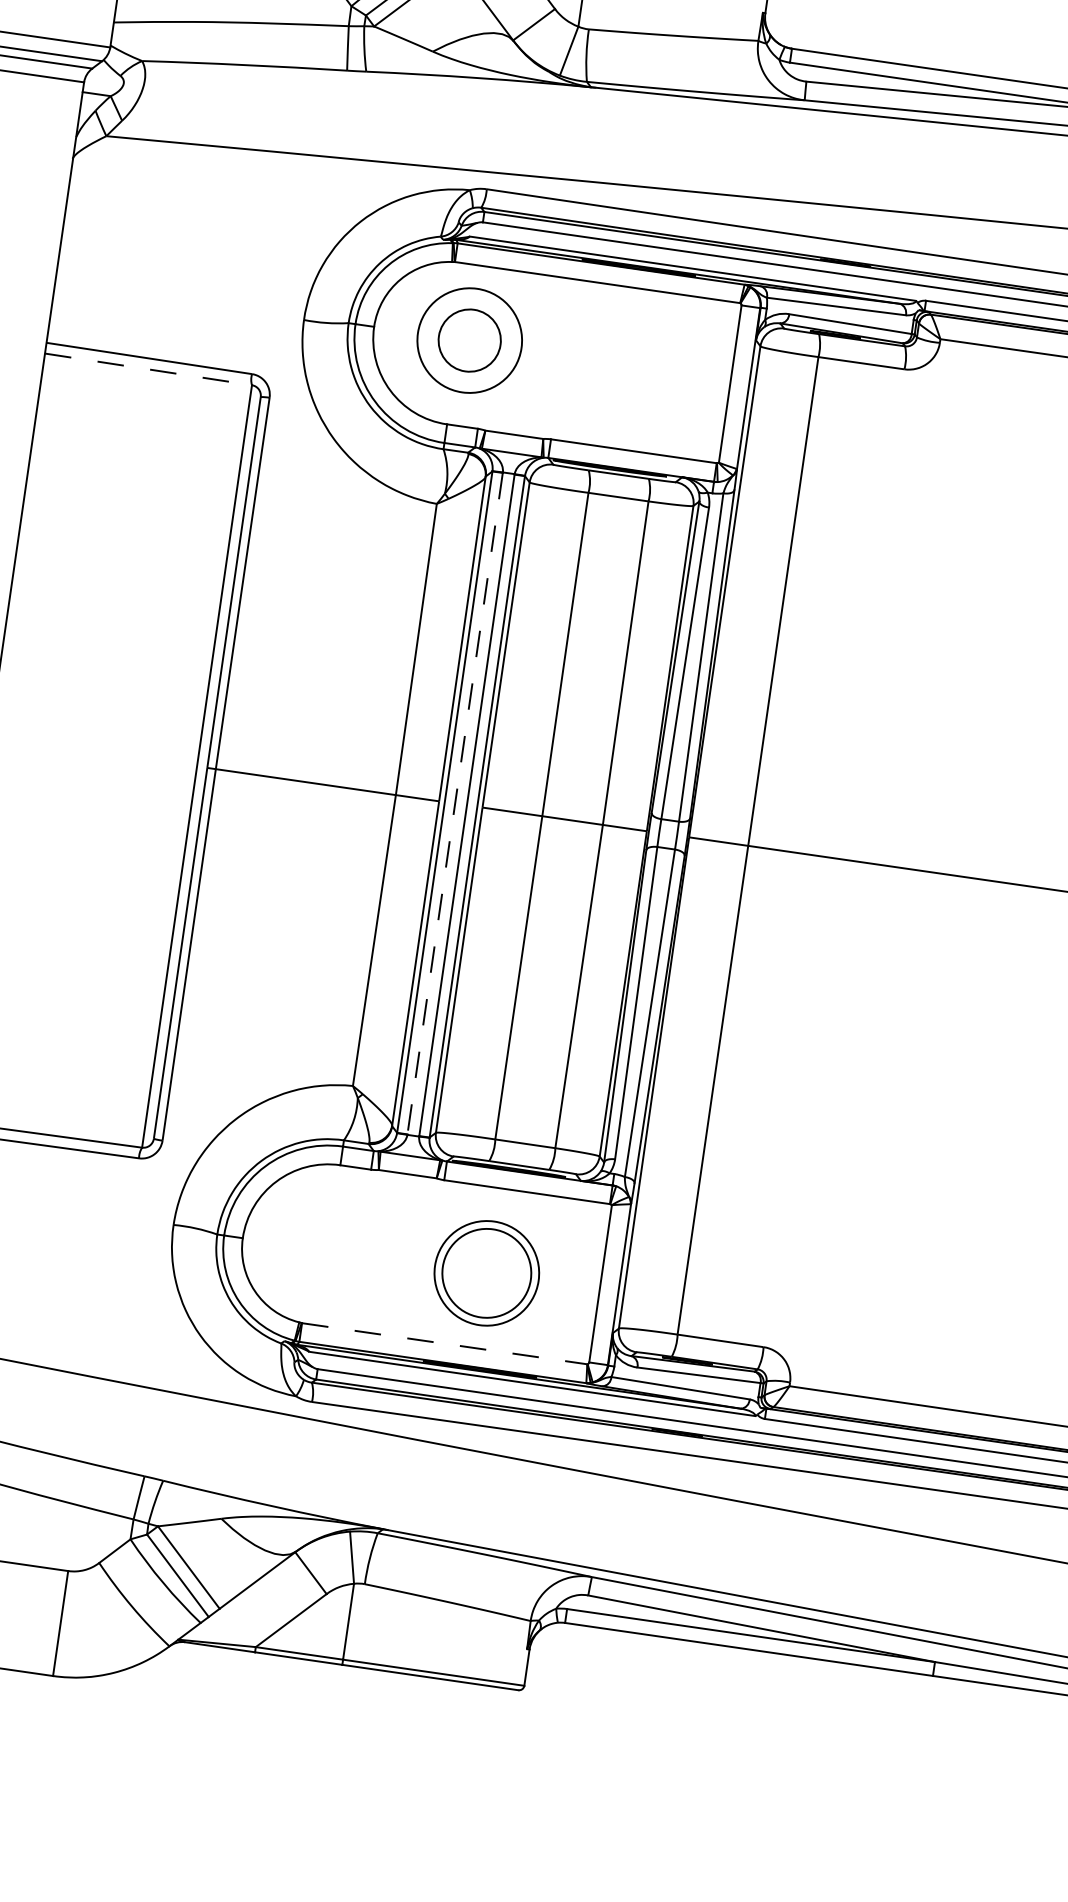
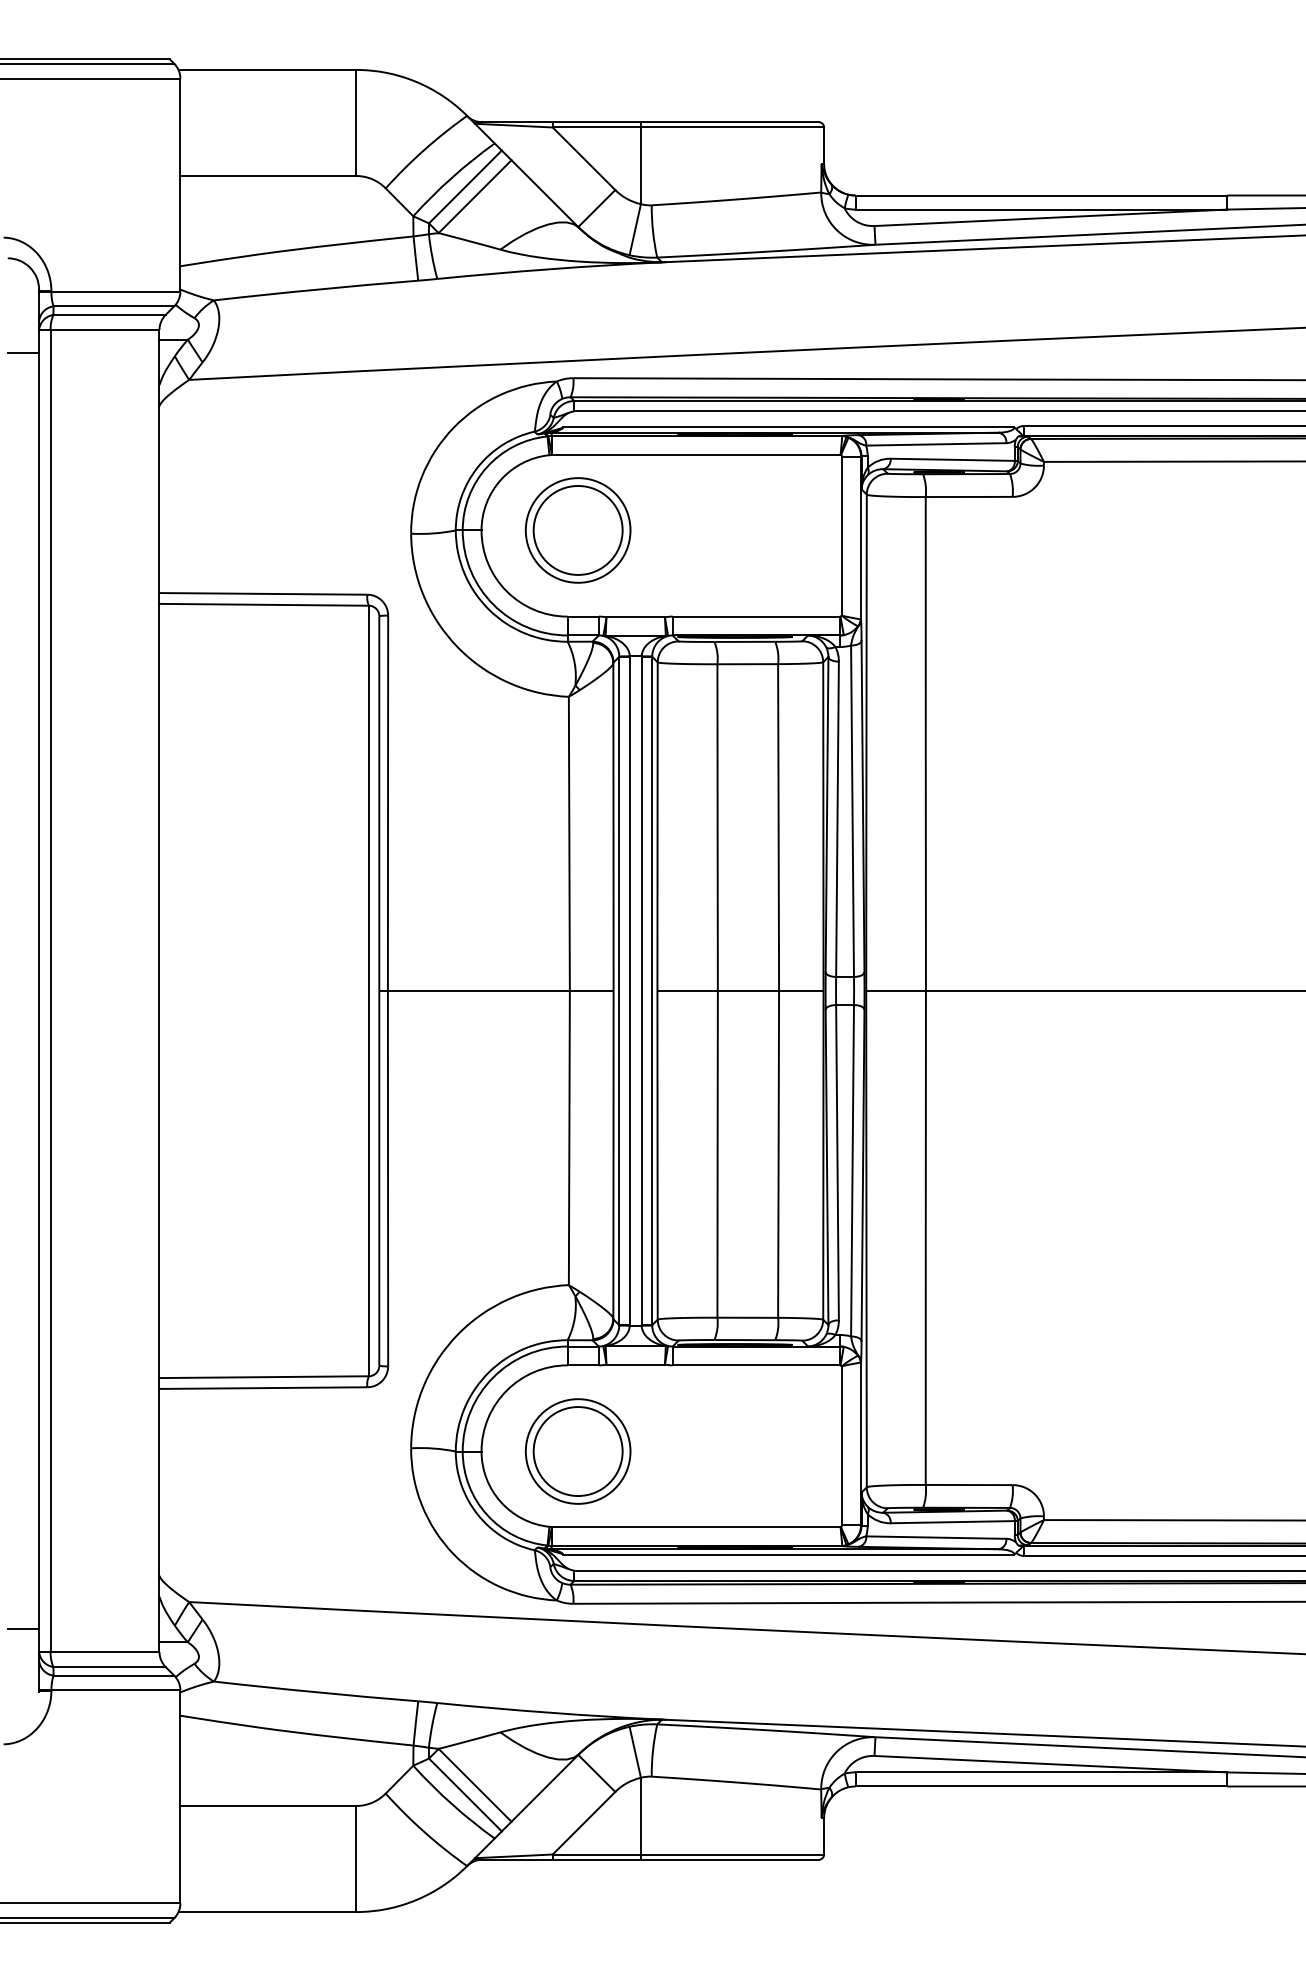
circle: (469, 339) -> (577, 529), size x1.43
line: (148, 369) -> (264, 604), dashed -> solid
line: (454, 804) -> (629, 991), dashed -> solid
part: (486, 1273) -> (577, 1451), moved
line: (444, 1344) -> (696, 1527), dashed -> solid

